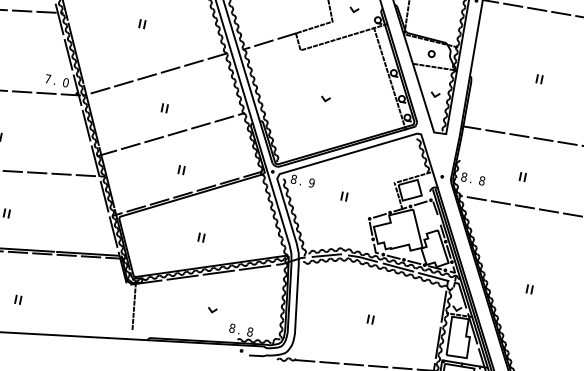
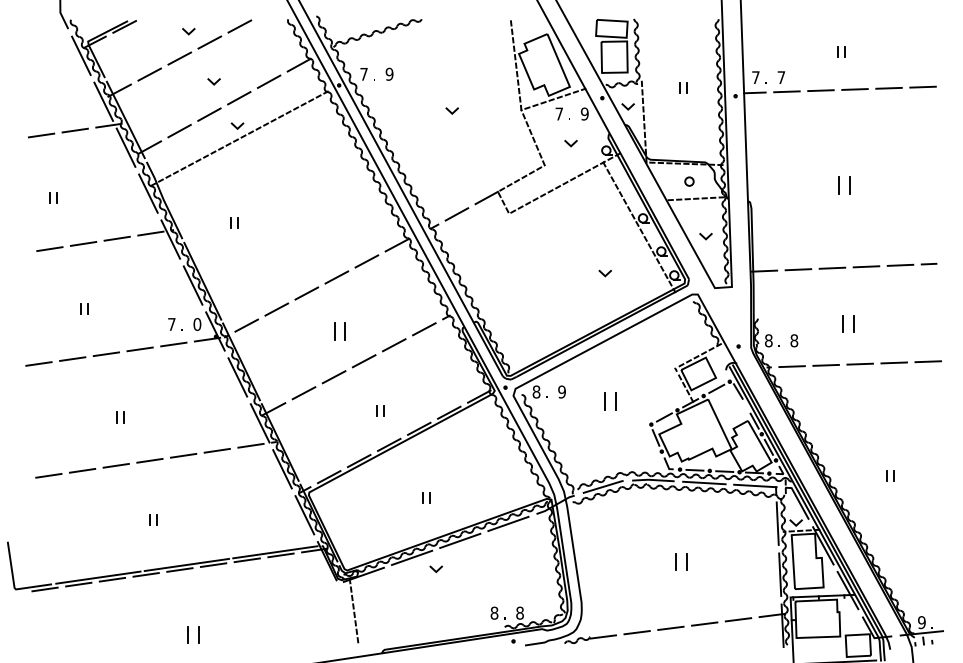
part: (142, 24) -> (234, 222), moved
part: (539, 79) -> (843, 185), size x1.6
line: (324, 99) -> (603, 273), moved
part: (164, 108) -> (339, 331), size x1.6
part: (522, 176) -> (848, 323), size x1.6
part: (344, 196) -> (610, 400), size x1.6
part: (18, 299) -> (193, 634), size x1.6
line: (211, 310) -> (434, 569), moved
part: (370, 319) -> (681, 561), size x1.6

